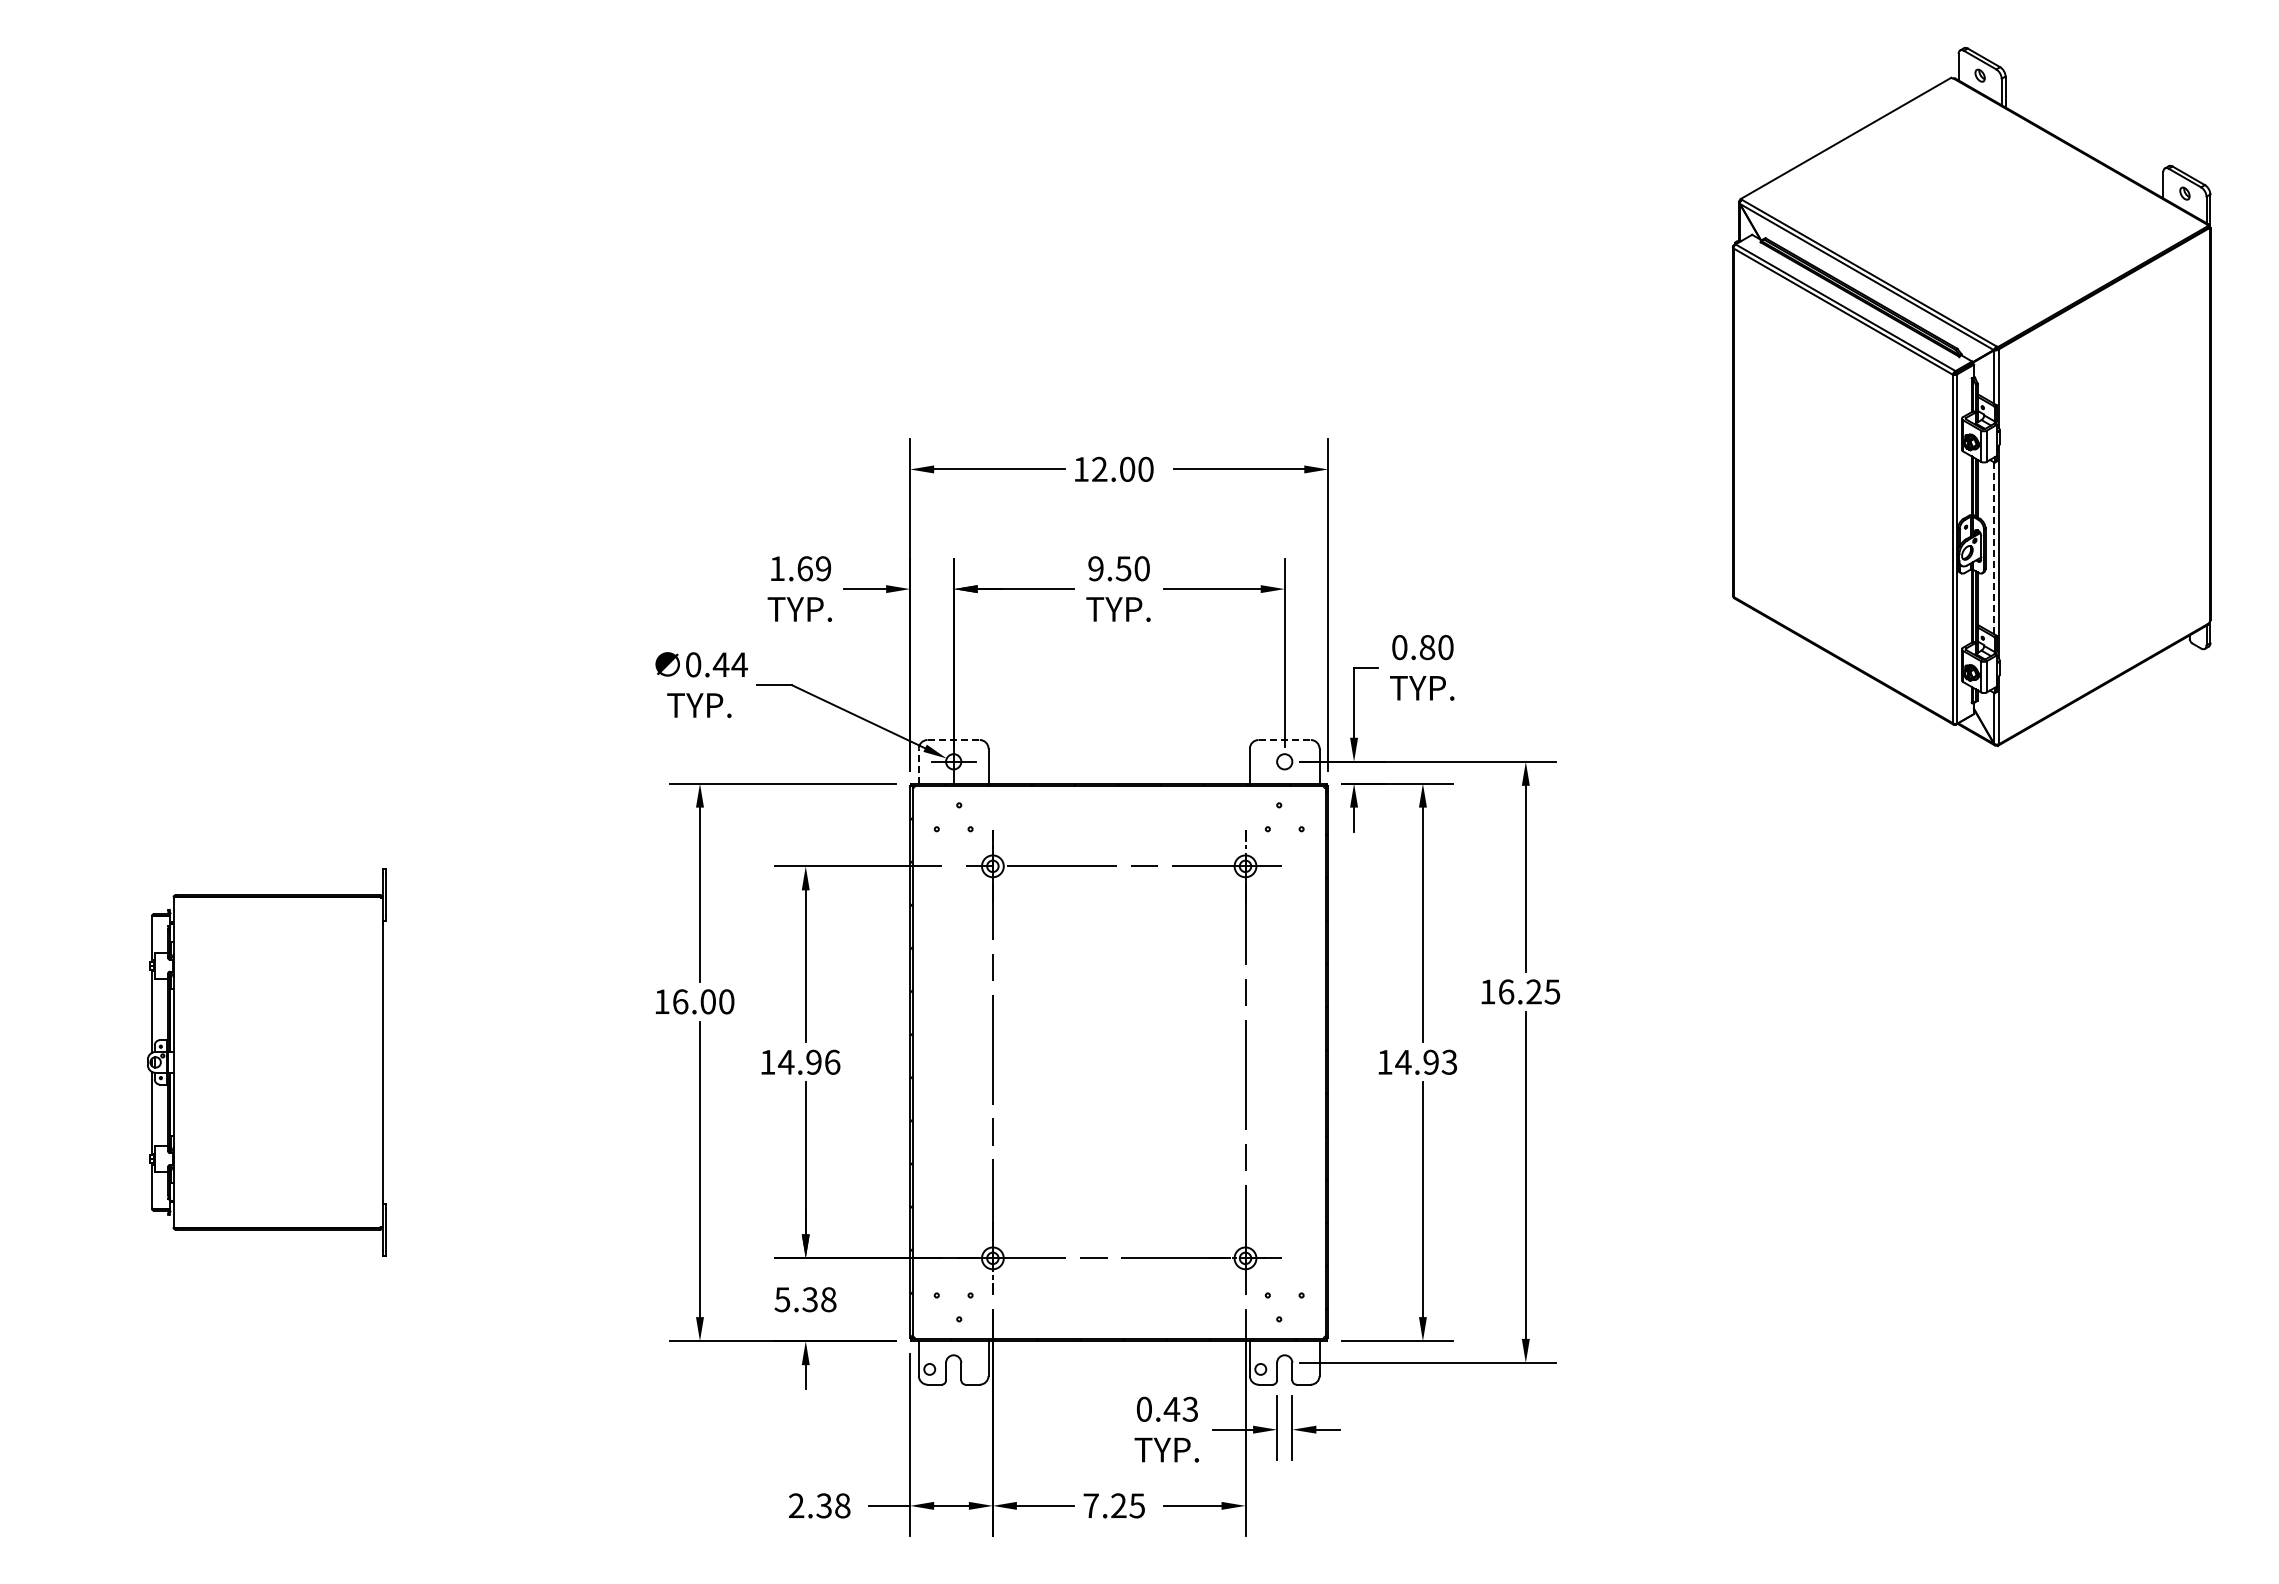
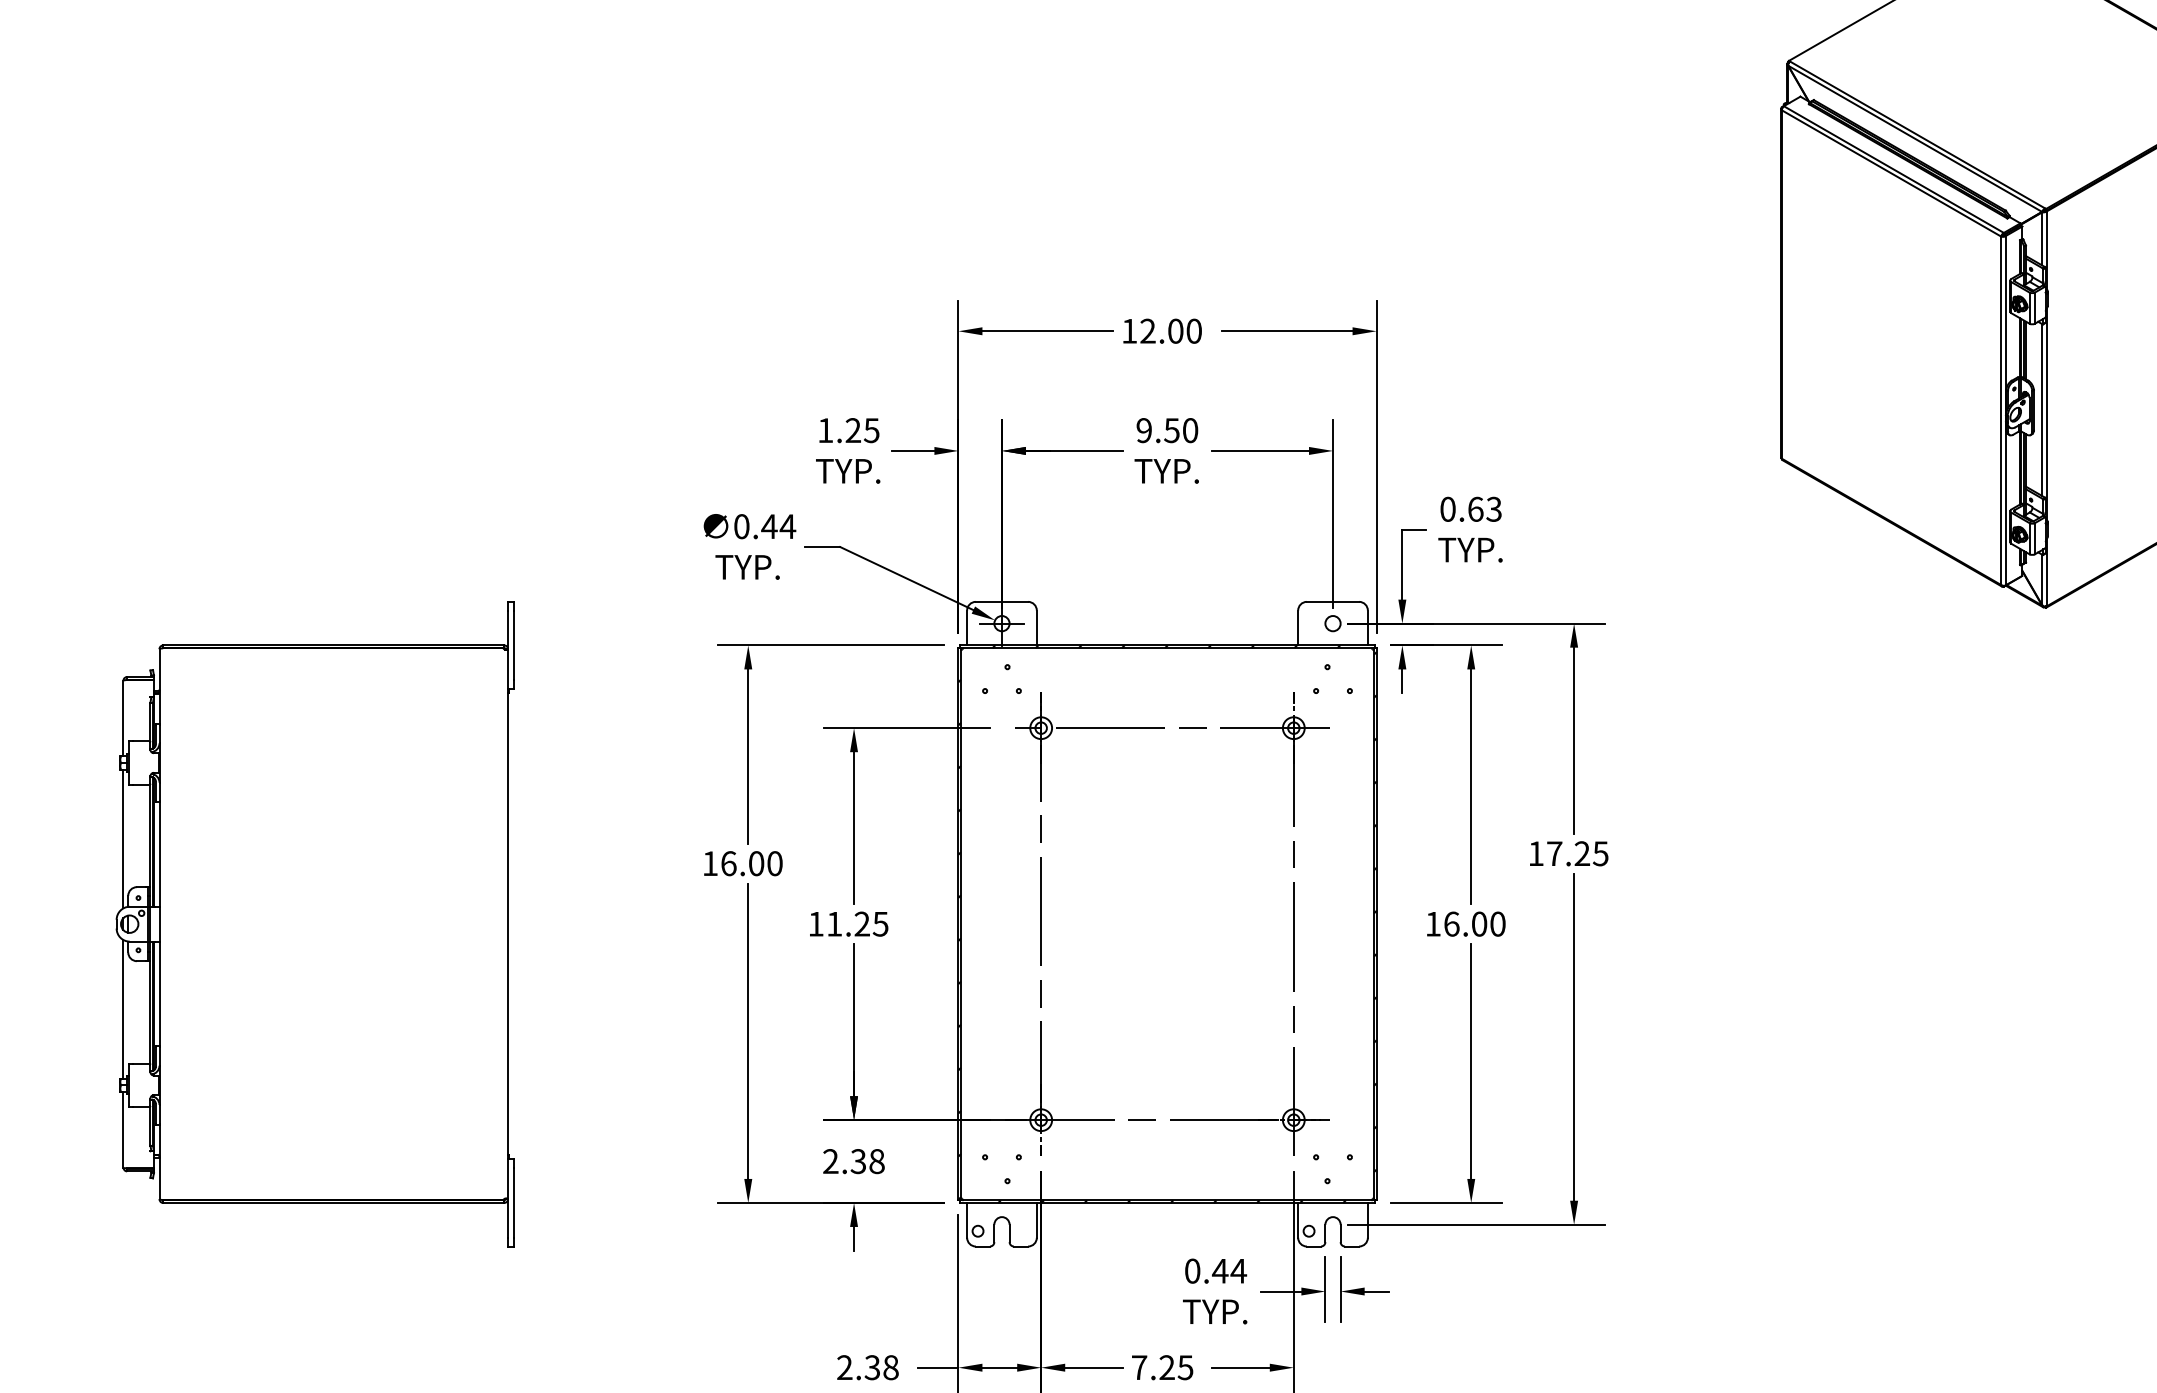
line: (1994, 548) -> (2042, 410), dashed -> solid
text: (814, 568) -> (862, 430), 1.69 -> 1.25
text: (1436, 647) -> (1484, 509), 0.80 -> 0.63
line: (954, 740) -> (1002, 602), dashed -> solid
line: (1285, 740) -> (1333, 602), dashed -> solid
line: (918, 765) -> (966, 627), dashed -> solid
text: (1506, 991) -> (1554, 853), 16.25 -> 17.25
text: (808, 1061) -> (856, 923), 14.96 -> 11.25
text: (1426, 1061) -> (1474, 923), 14.93 -> 16.00
part: (266, 1062) -> (314, 924), size x1.67
text: (782, 1299) -> (830, 1161), 5.38 -> 2.38
text: (1190, 1408) -> (1238, 1270), 0.43 -> 0.44

